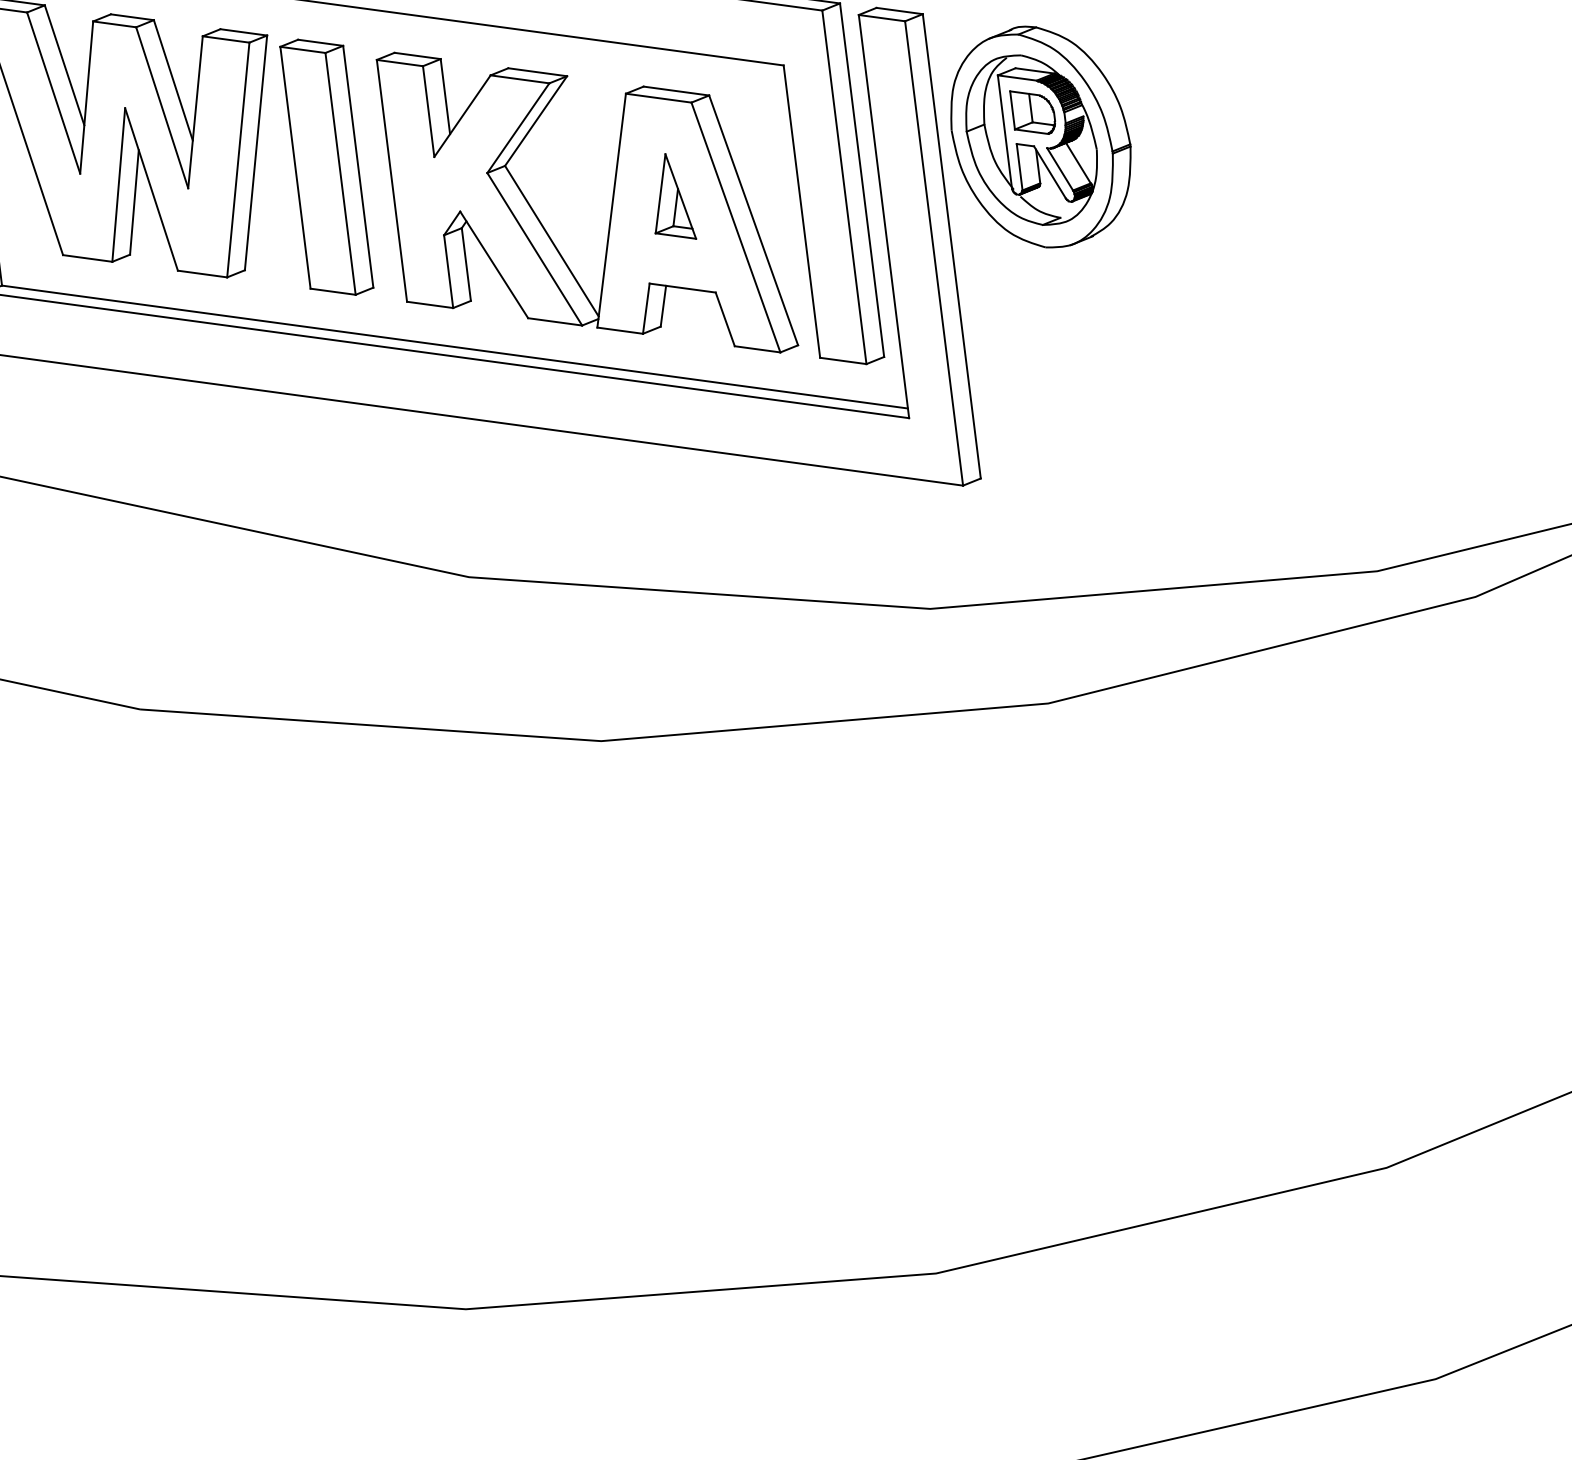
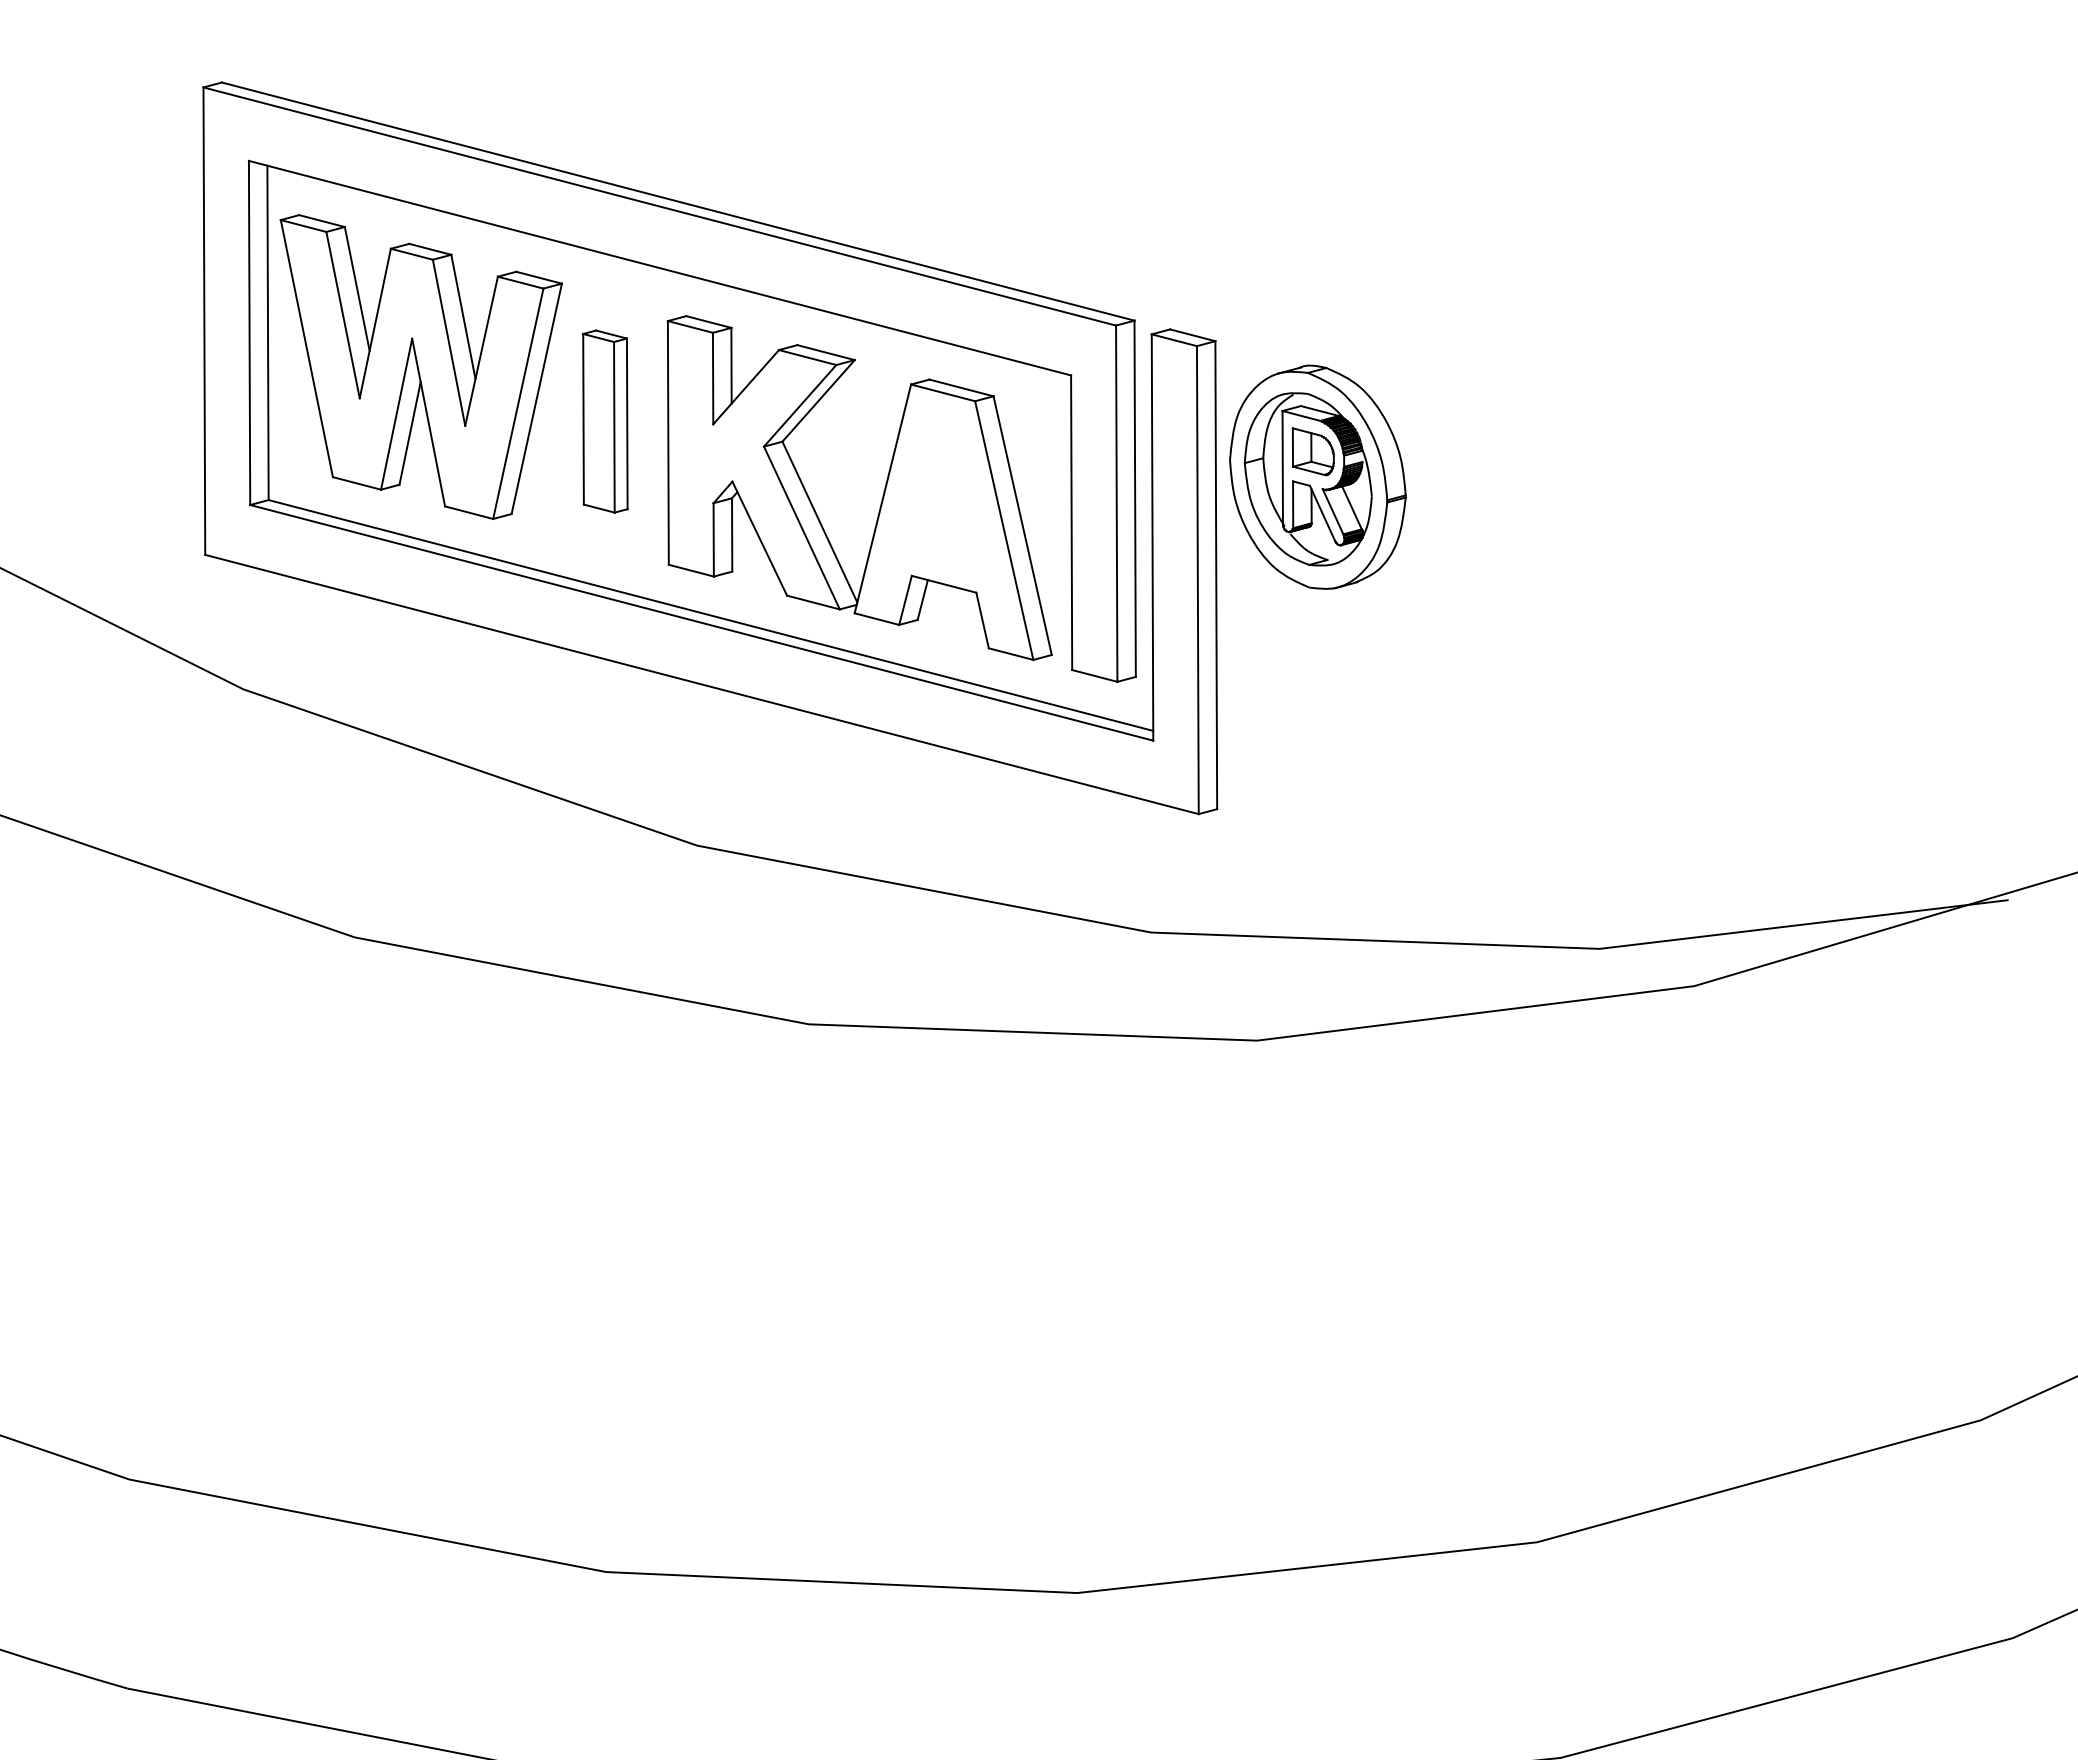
part: (326, 167) -> (605, 421), size x0.7
part: (671, 197) -> (943, 492), removed

